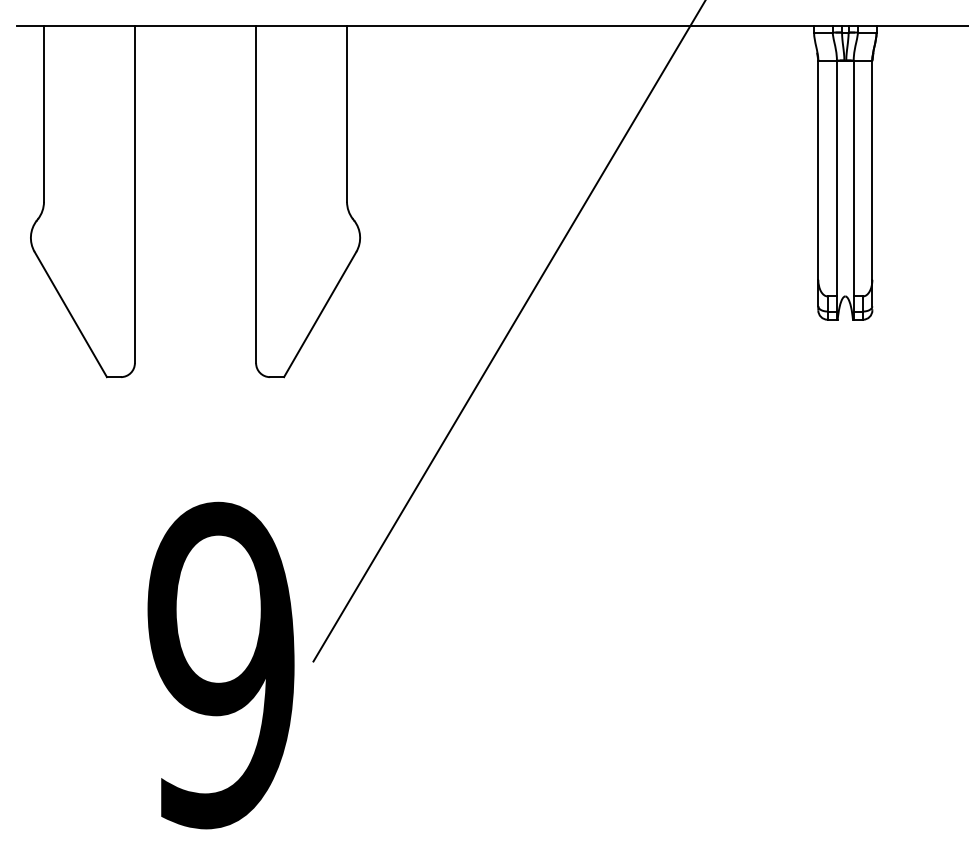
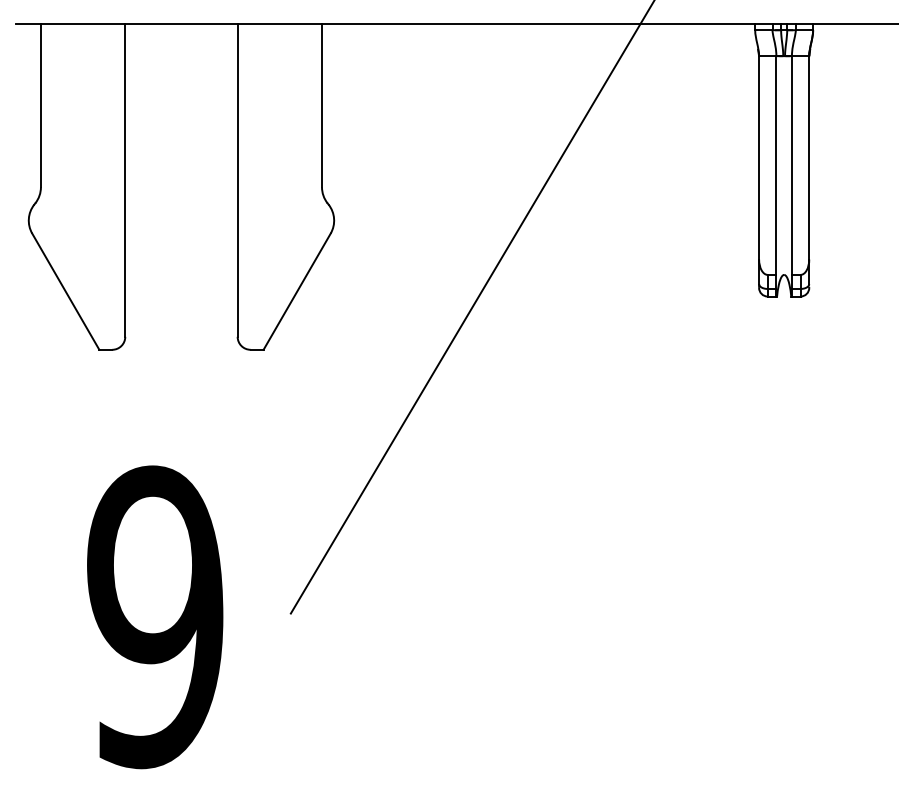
text: (221, 665) -> (155, 617), moved

